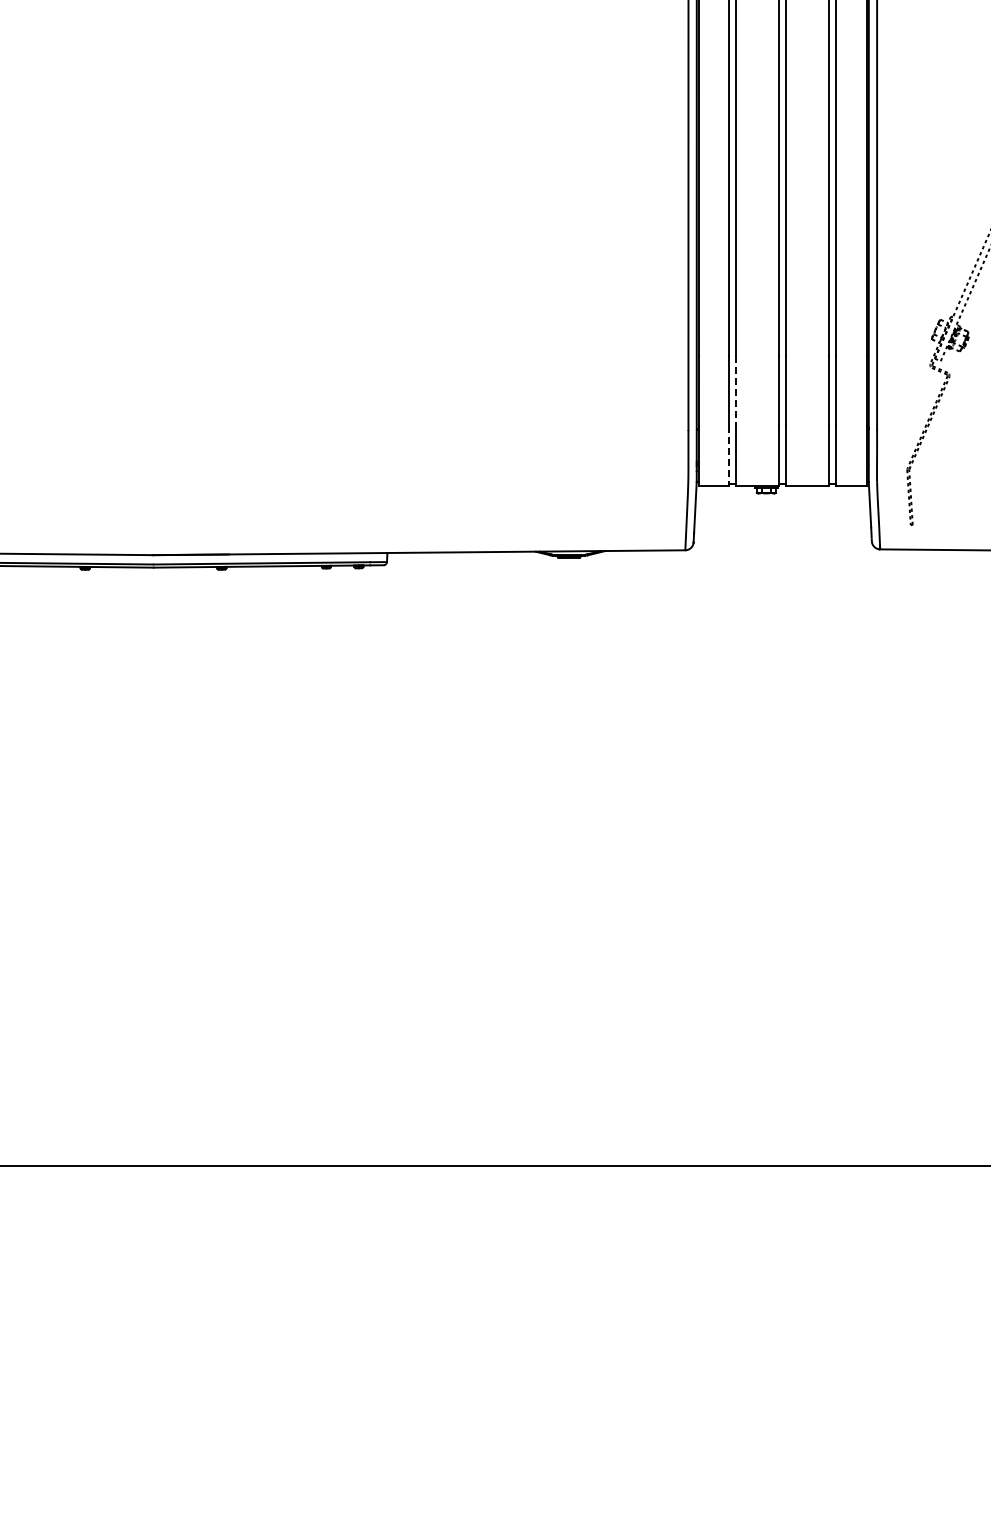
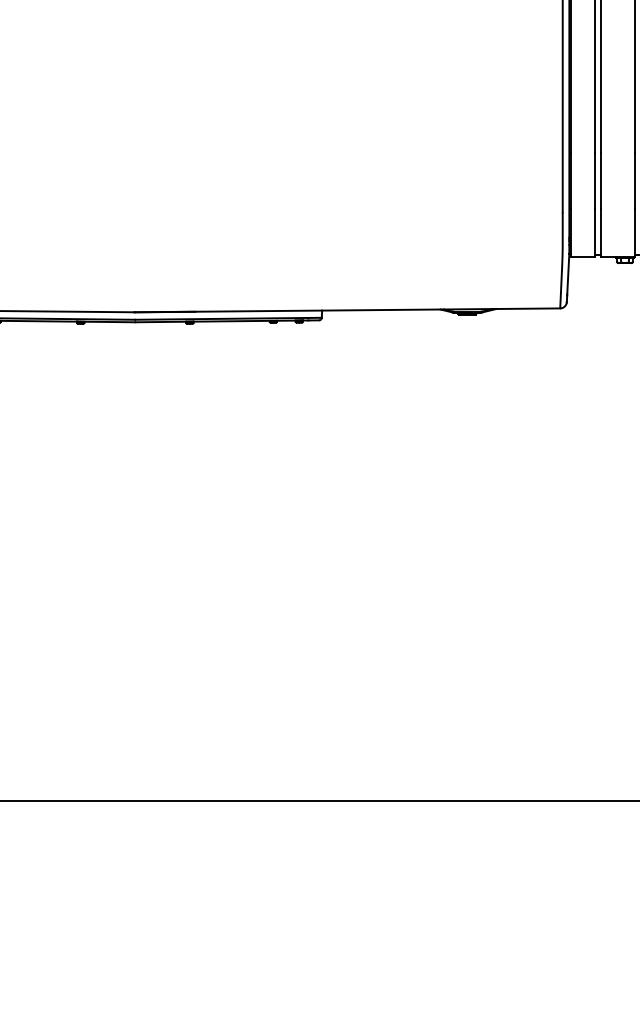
line: (736, 391) -> (601, 181), dashed -> solid
line: (729, 455) -> (595, 232), dashed -> solid

